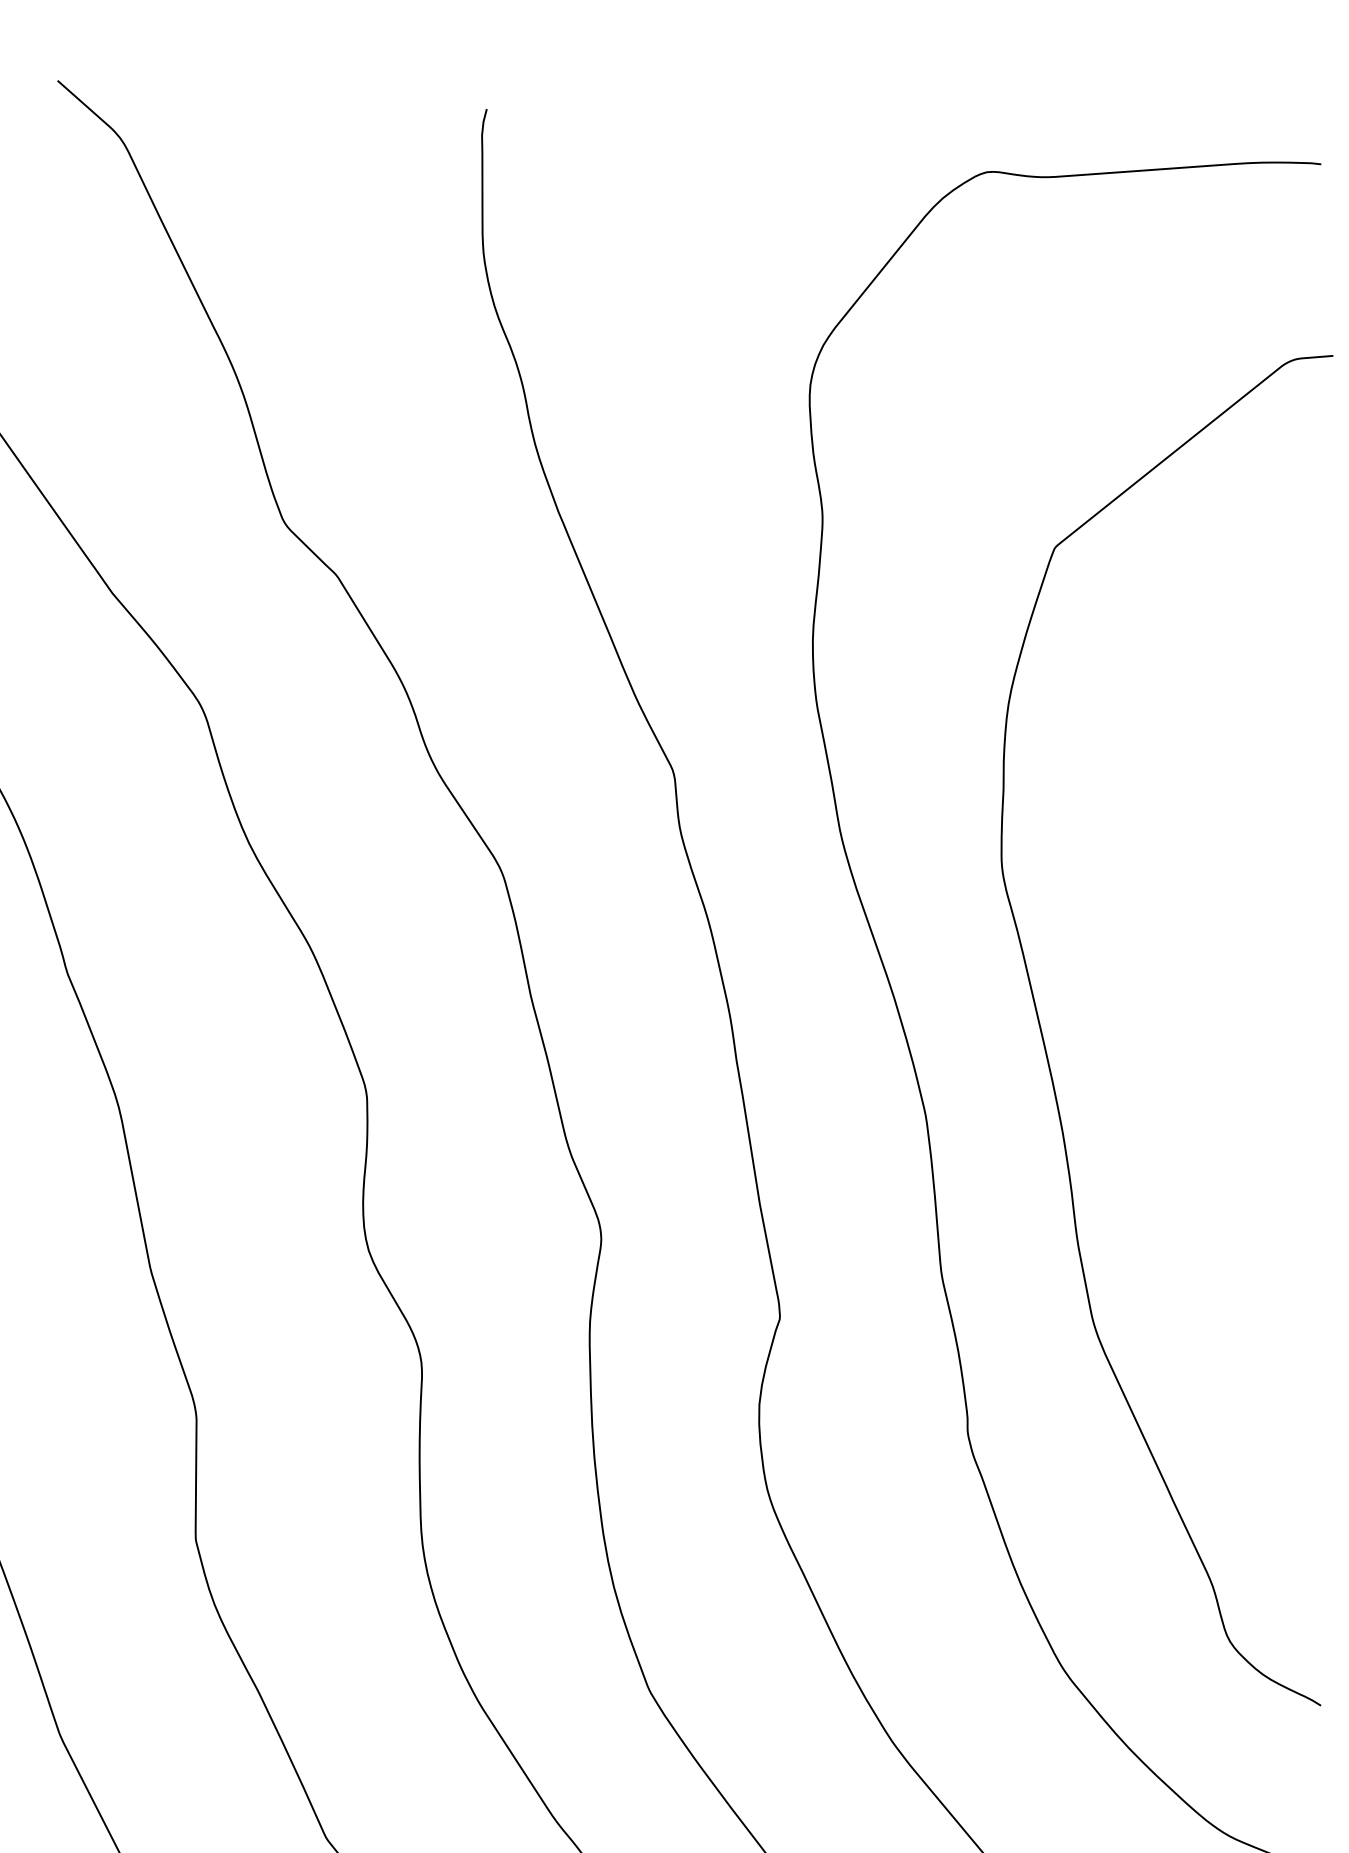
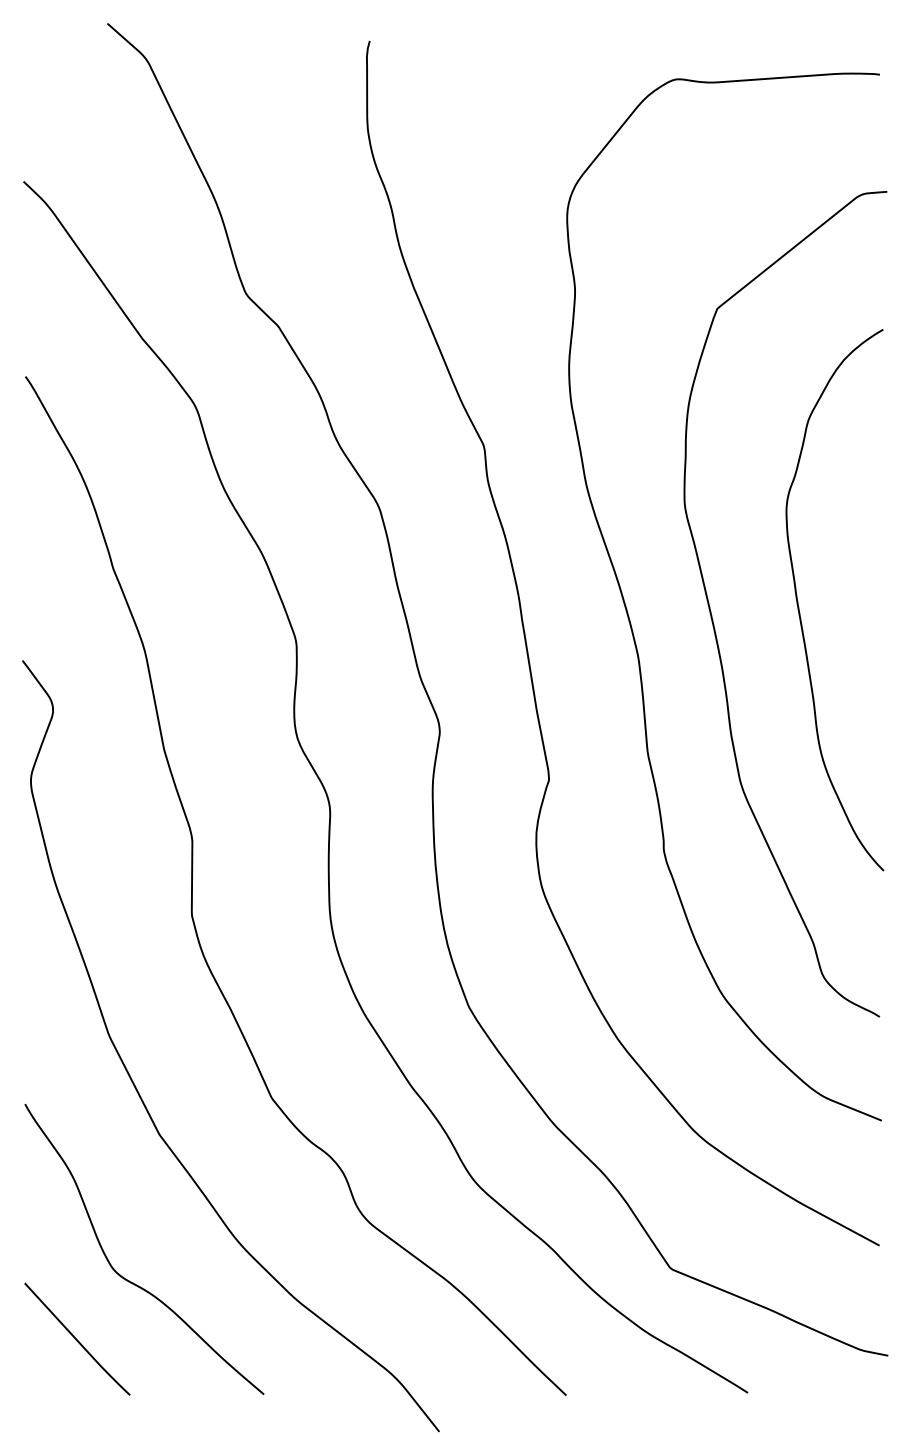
curve: (1189, 1035) -> (799, 607), added

